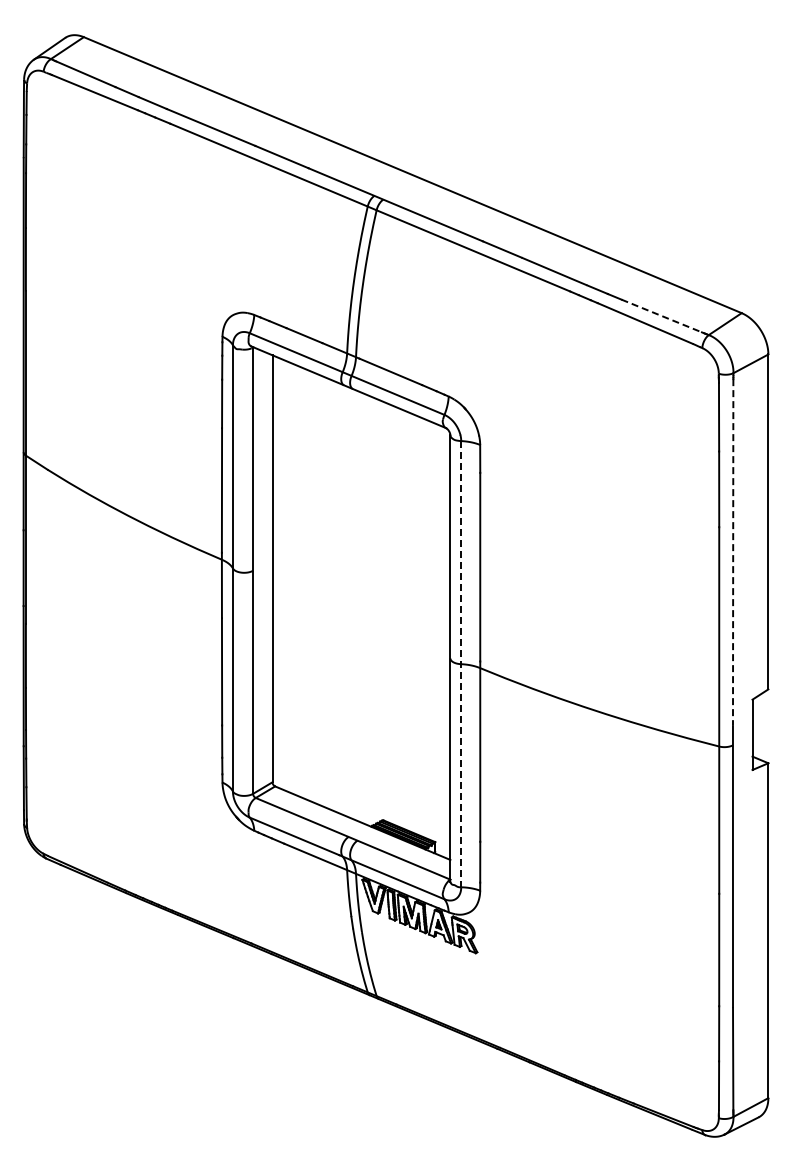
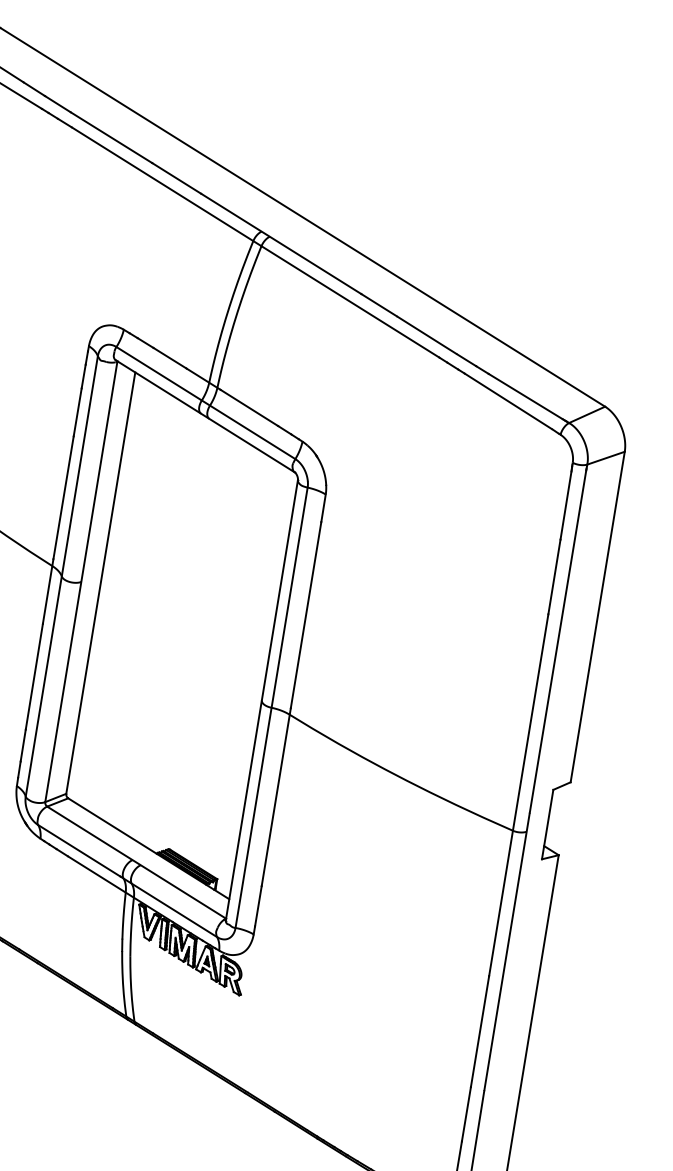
line: (662, 316) -> (526, 397), dashed -> solid
line: (733, 553) -> (558, 642), dashed -> solid
line: (461, 664) -> (271, 708), dashed -> solid

